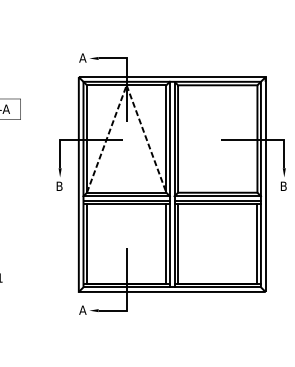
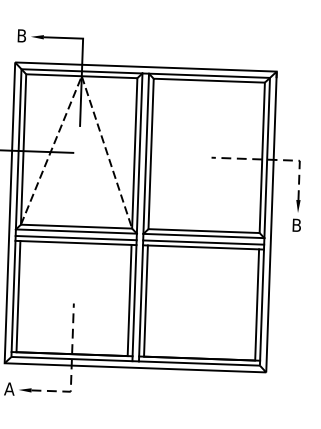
text: (82, 57) -> (21, 35), A -> B
line: (267, 140) -> (276, 160), solid -> dashed
line: (126, 293) -> (71, 367), solid -> dashed

